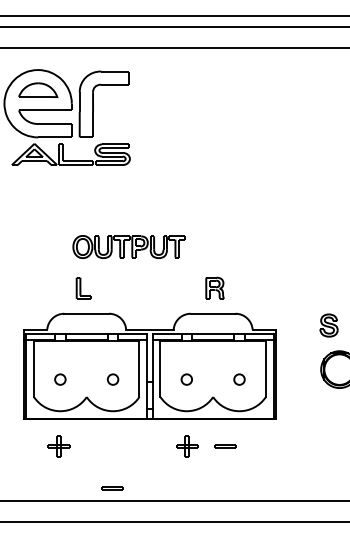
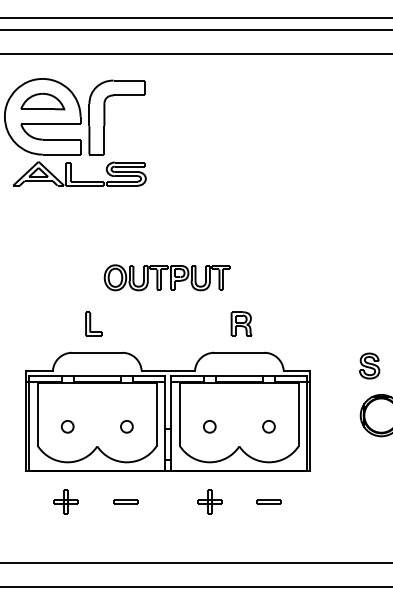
part: (128, 246) -> (166, 277), moved
line: (225, 445) -> (268, 500), moved
line: (112, 487) -> (126, 500), moved

